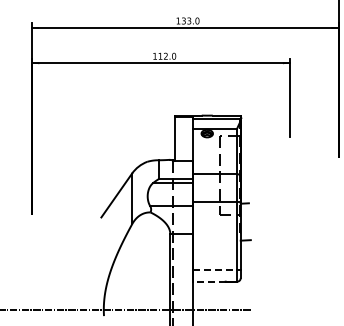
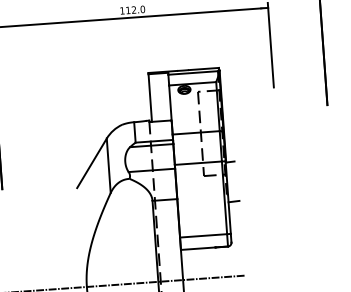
line: (215, 270) -> (203, 236), dashed -> solid
line: (209, 281) -> (198, 248), dashed -> solid

